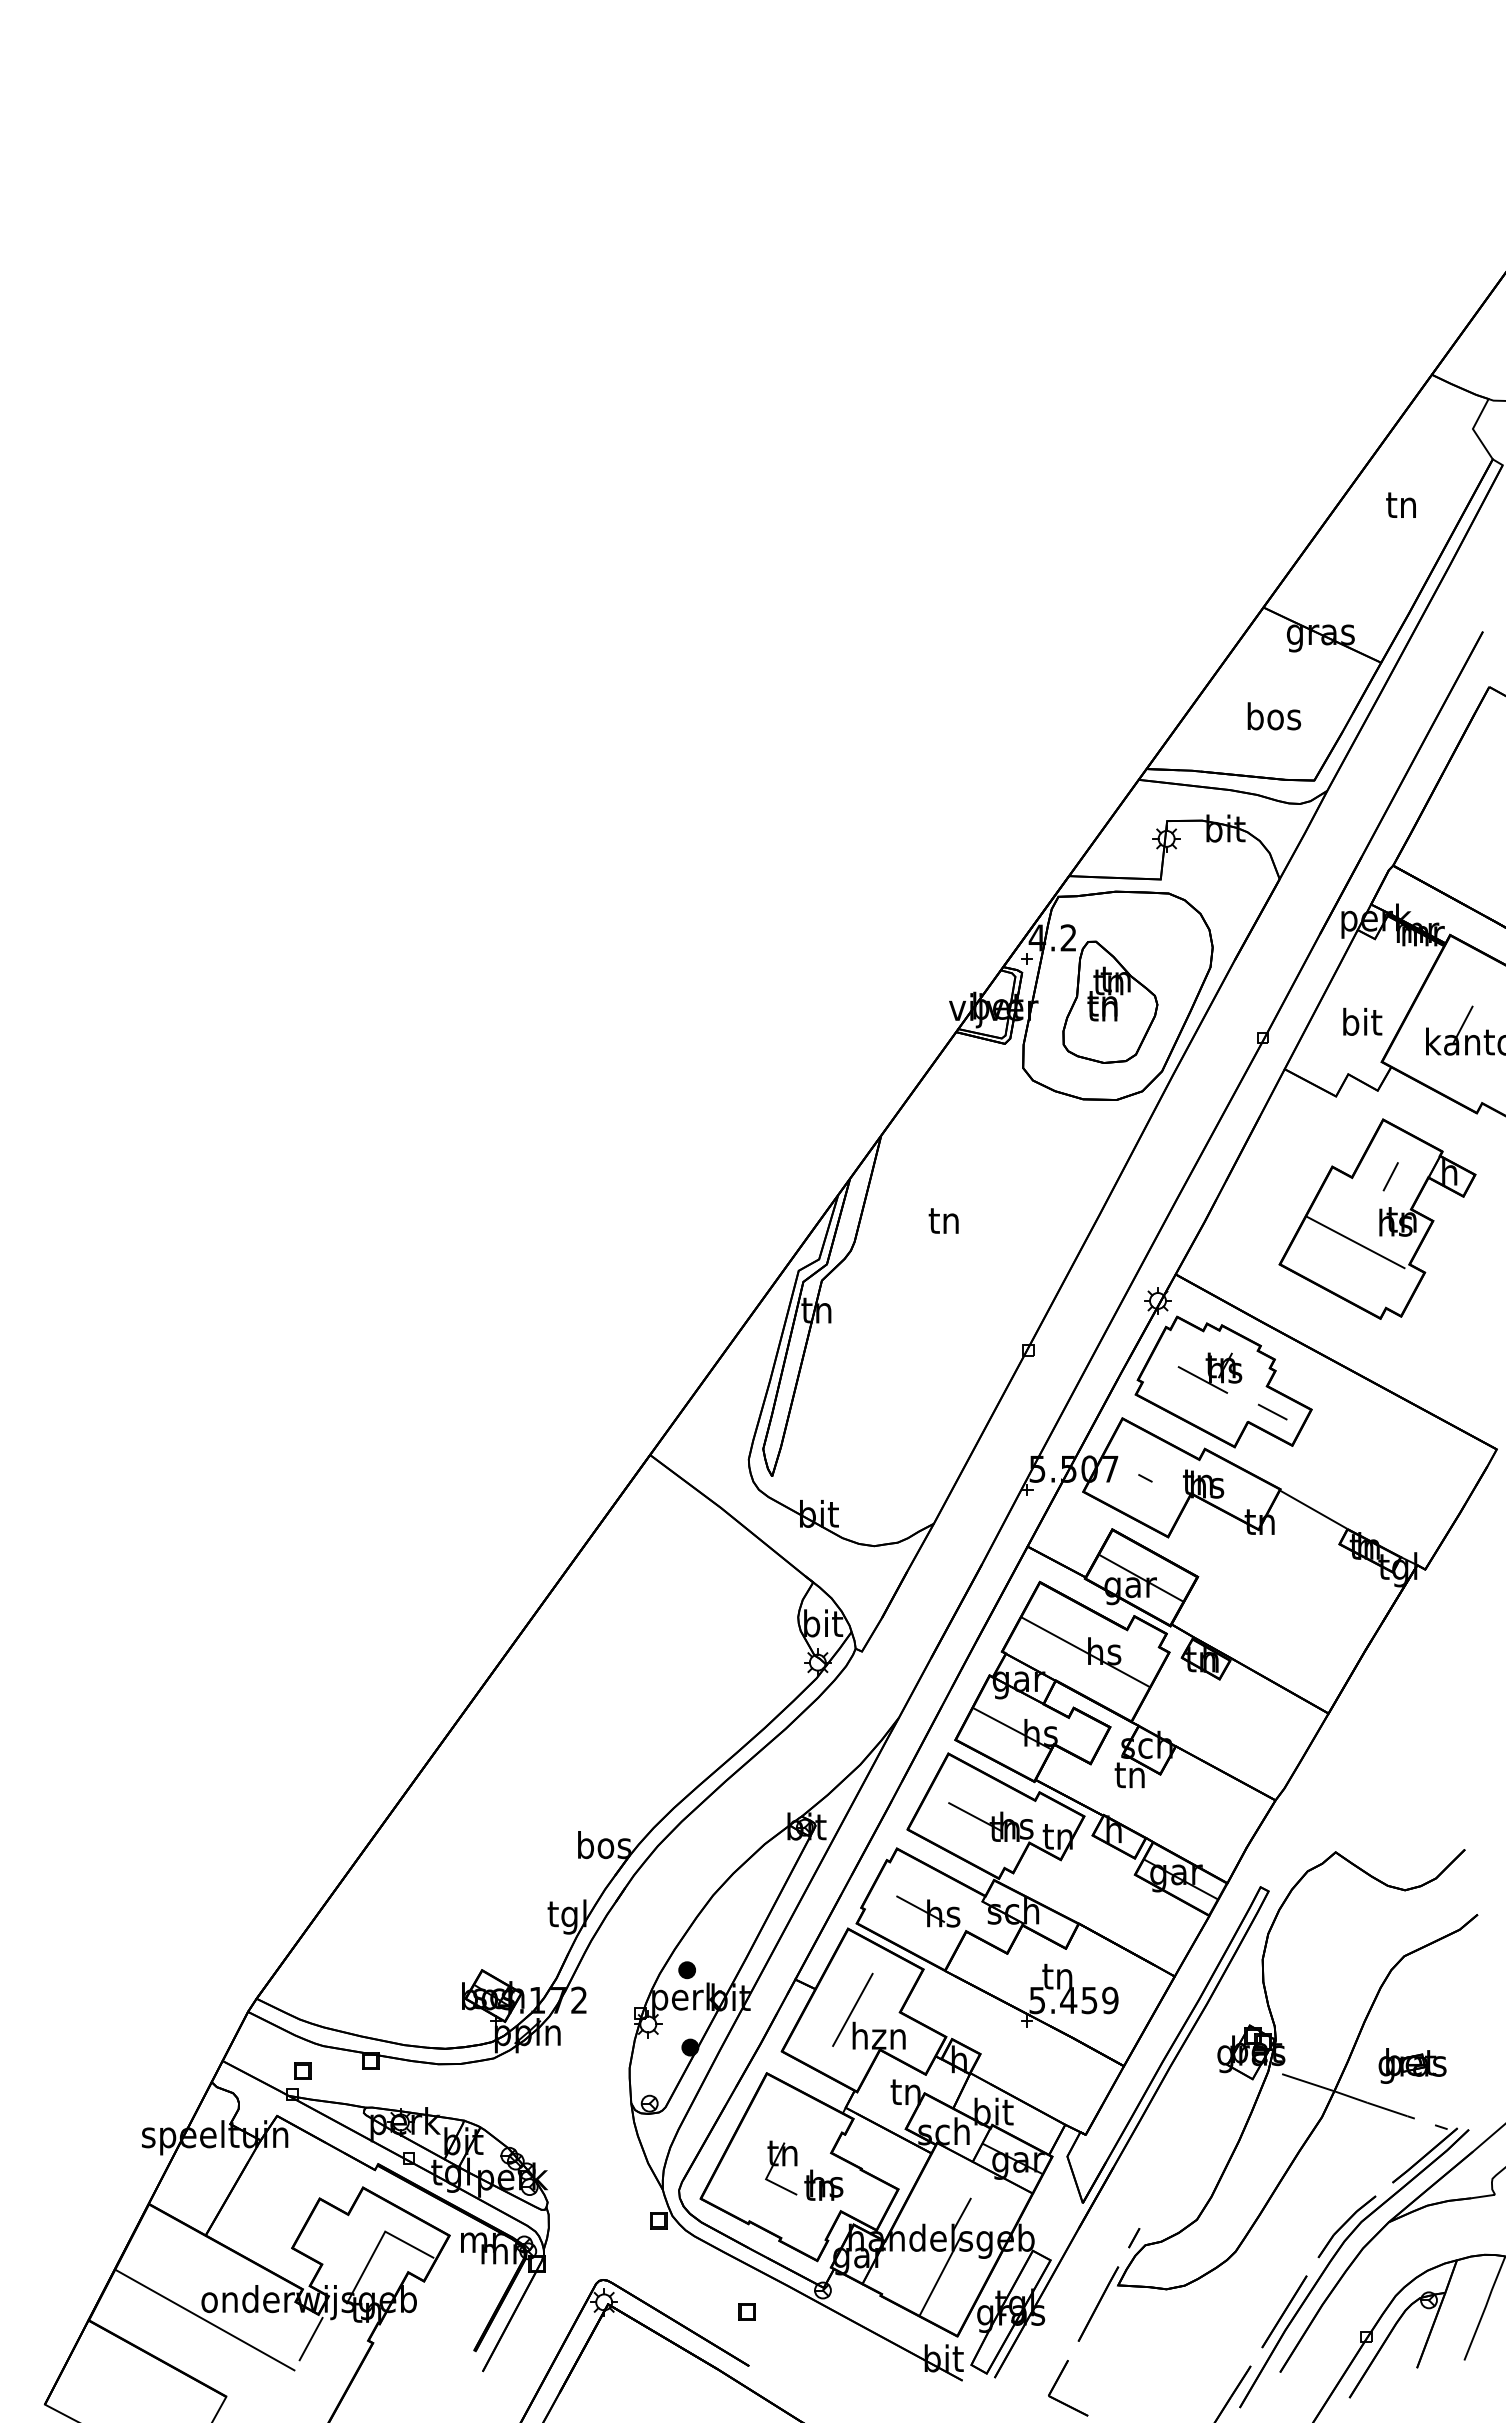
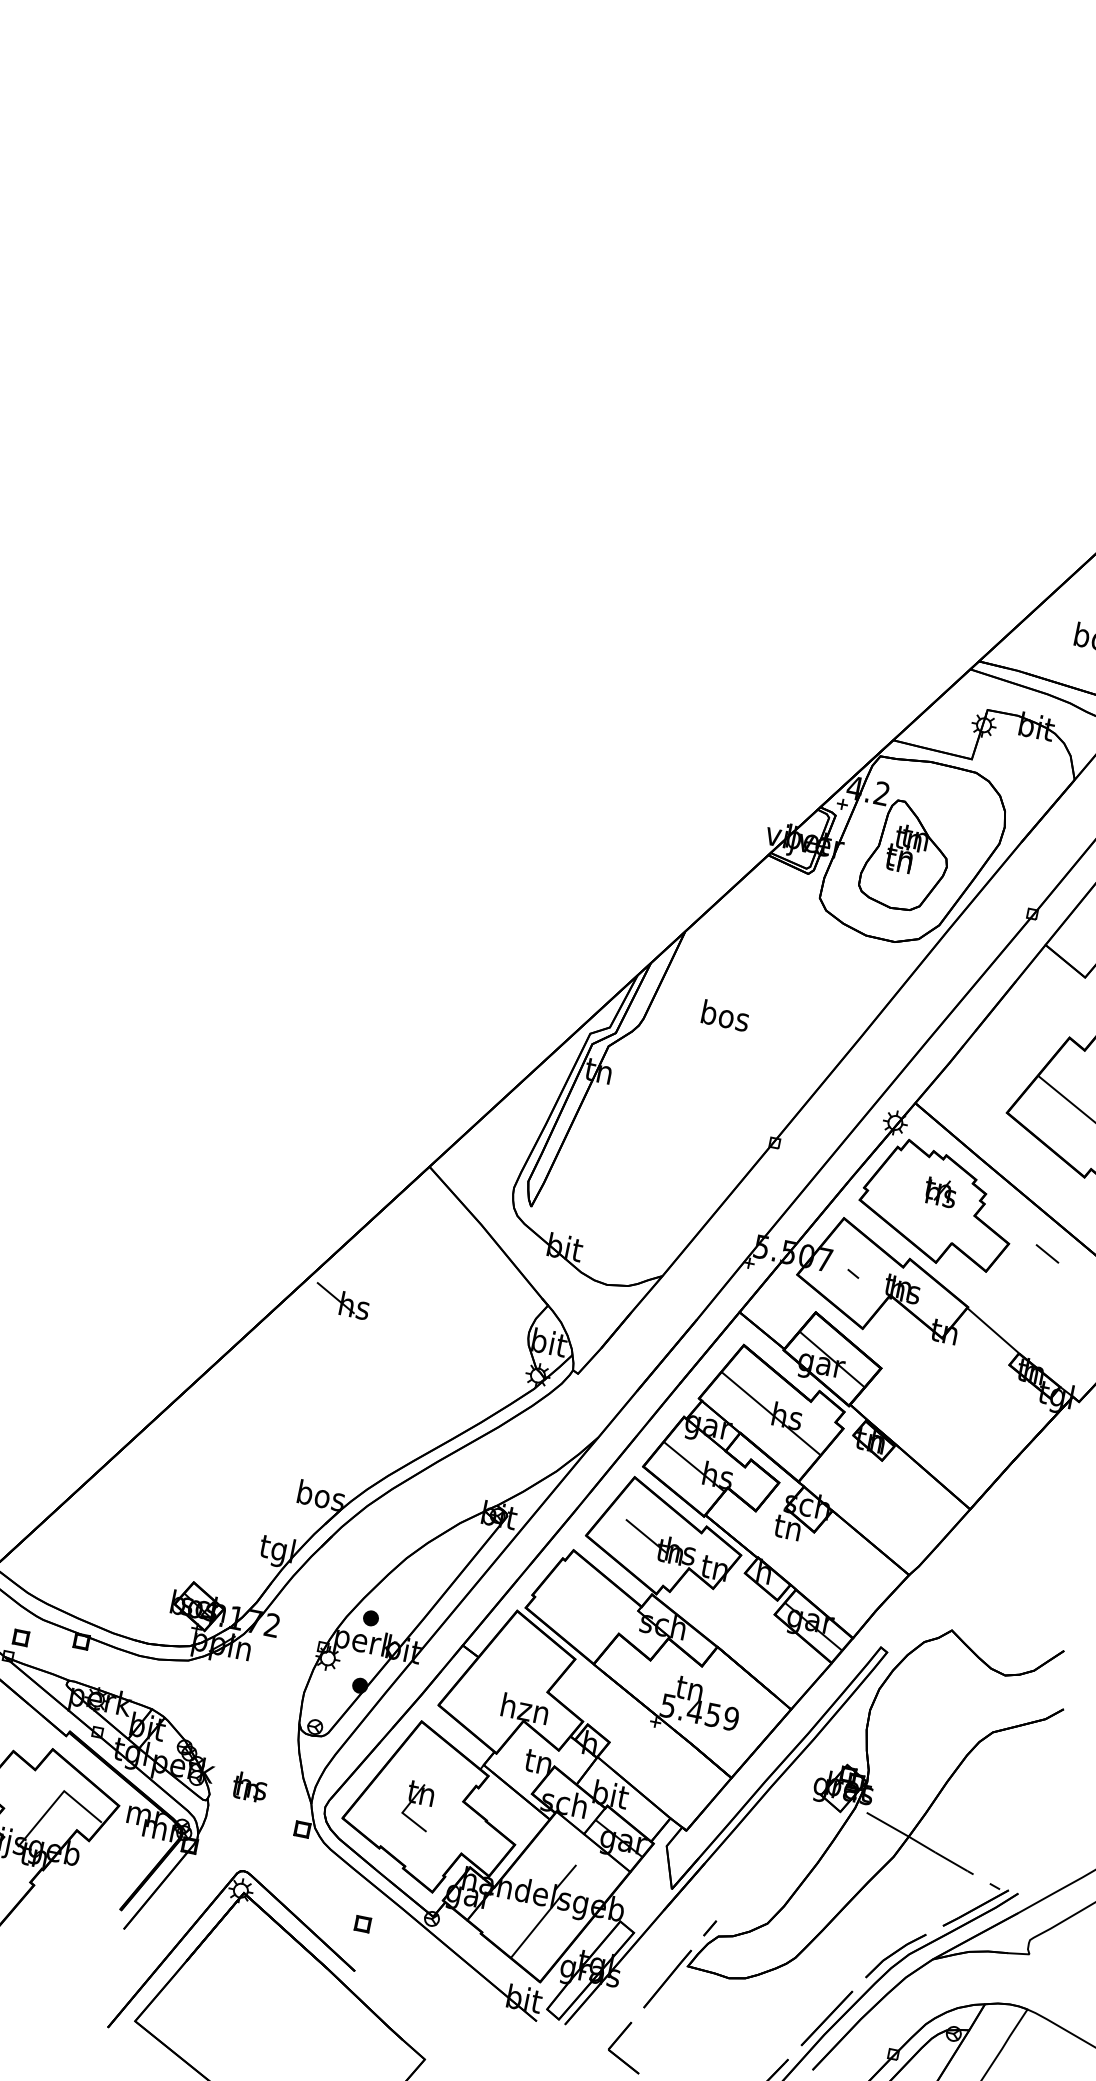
text: (944, 1220) -> (725, 1015), tn -> bos
line: (1202, 1379) -> (920, 1198), removed
line: (1272, 1411) -> (1047, 1253), moved
part: (928, 1911) -> (342, 1301), moved
line: (852, 2009) -> (506, 1681), removed
part: (1412, 2065) -> (980, 1828), removed
text: (823, 2184) -> (249, 1786), moved

